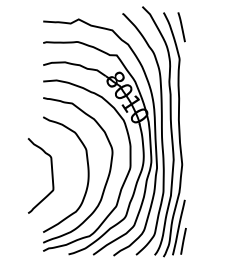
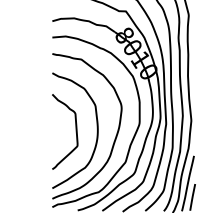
curve: (51, 175) -> (75, 131), moved

